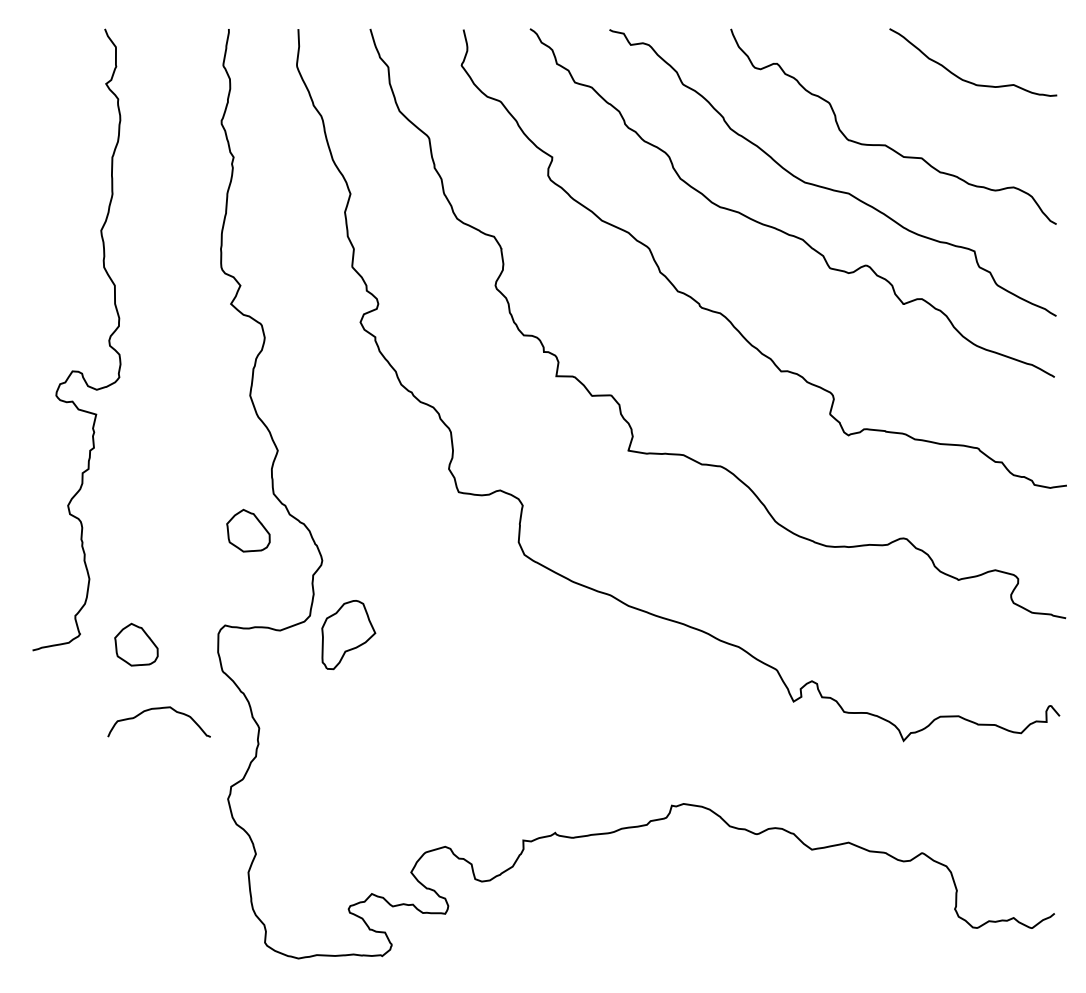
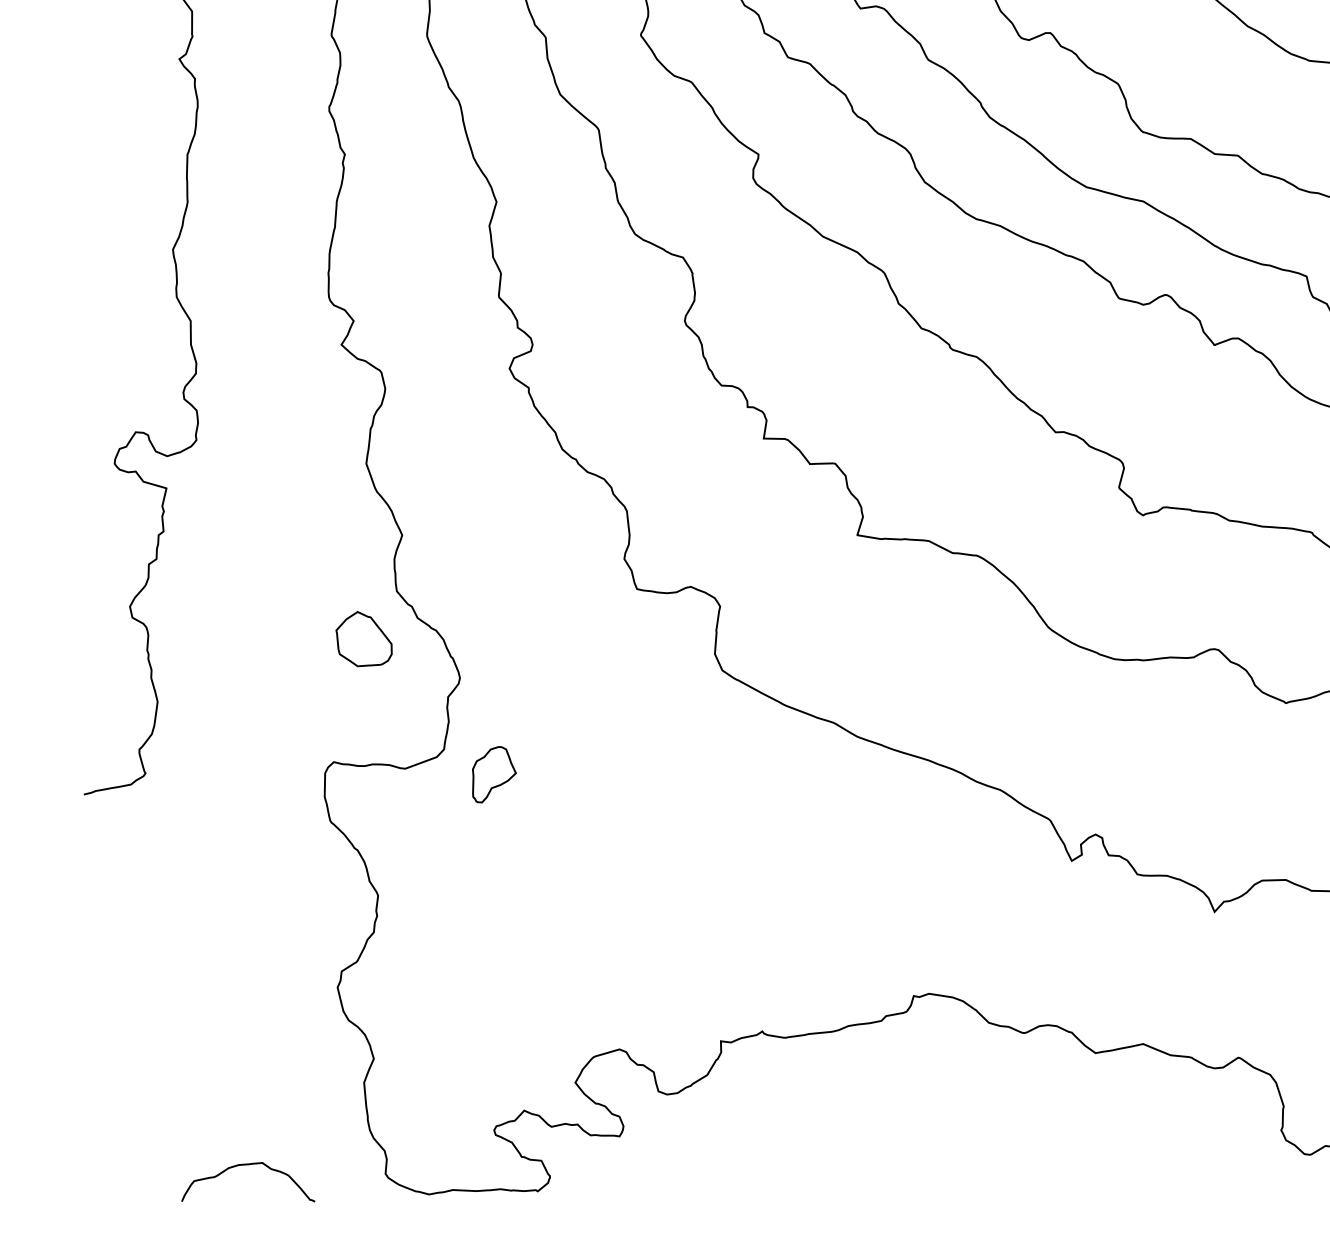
part: (348, 635) -> (493, 775), size x0.62
part: (136, 644) -> (218, 786), removed
curve: (158, 709) -> (247, 1165), moved

